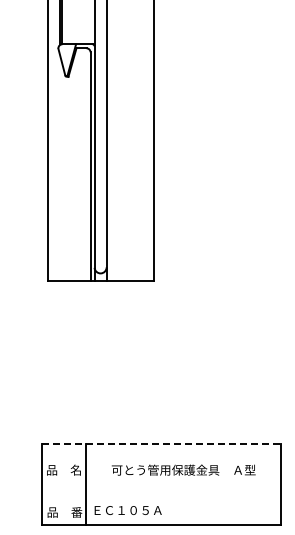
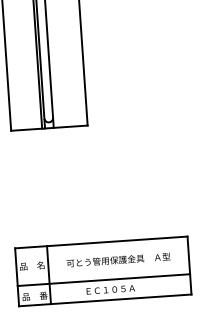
line: (161, 444) -> (101, 242), dashed -> solid
line: (161, 496) -> (103, 280), added
text: (127, 510) -> (110, 289), moved

